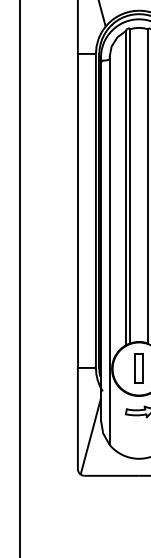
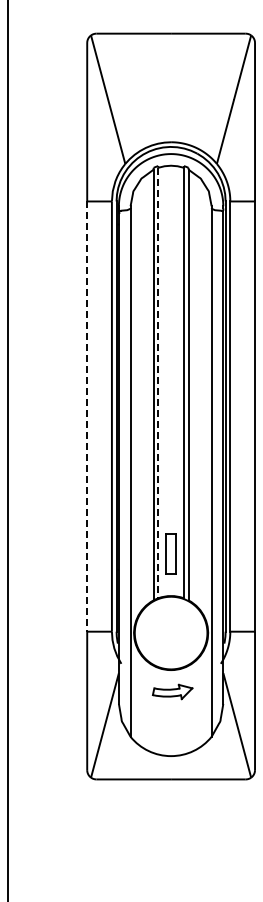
line: (129, 186) -> (158, 383), solid -> dashed
line: (78, 211) -> (87, 417), solid -> dashed
part: (138, 368) -> (170, 553), moved

